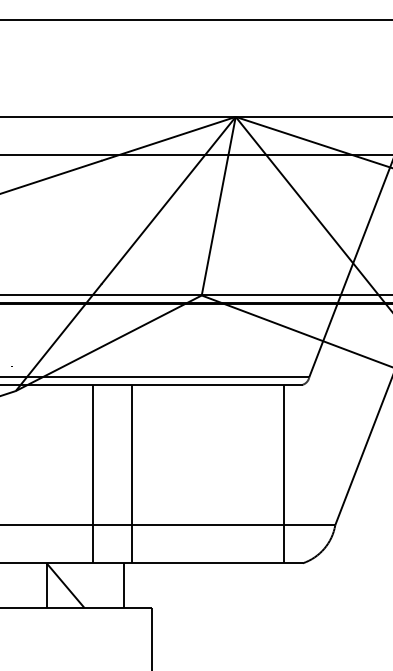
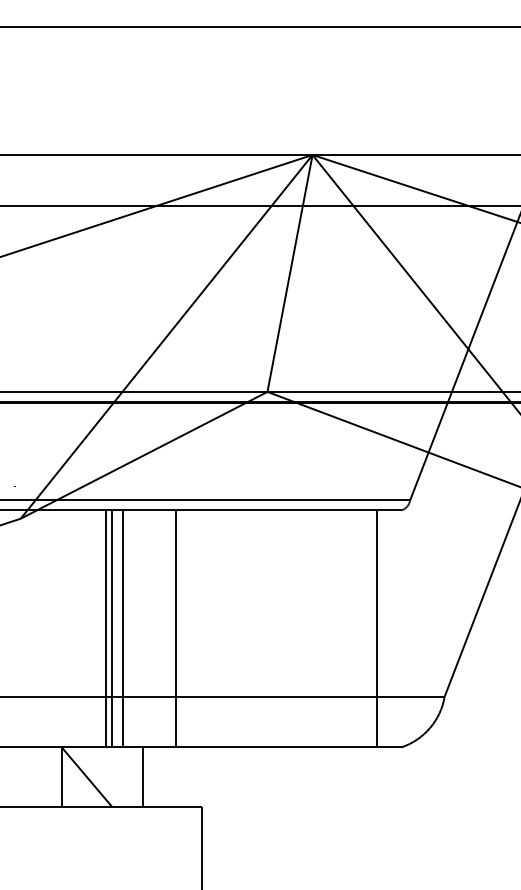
line: (79, 473) -> (105, 628), added
line: (84, 473) -> (112, 628), added
line: (123, 585) -> (142, 776), moved

